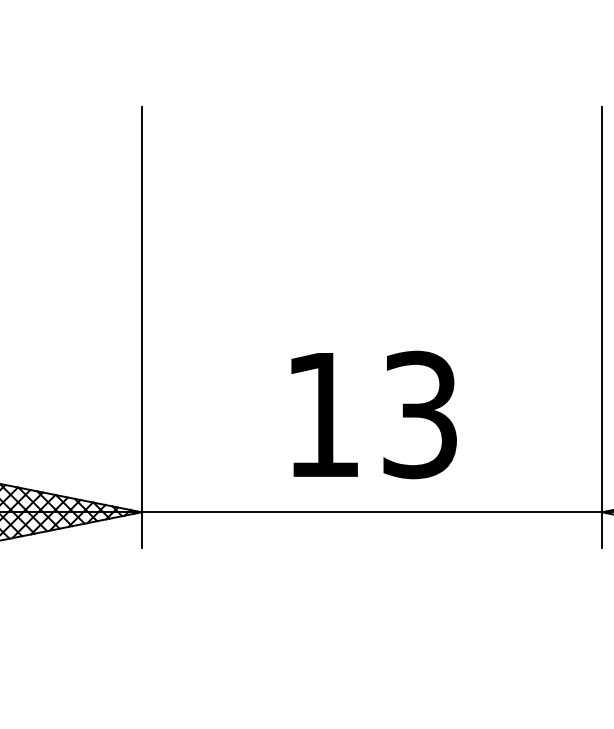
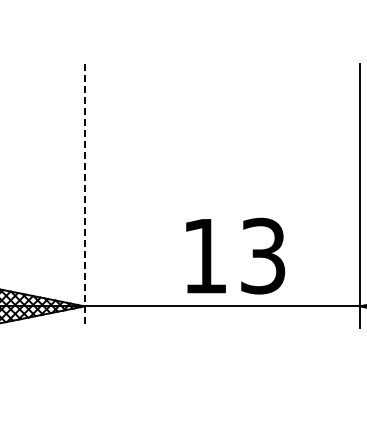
line: (141, 326) -> (84, 195), solid -> dashed
text: (373, 413) -> (235, 255), moved

